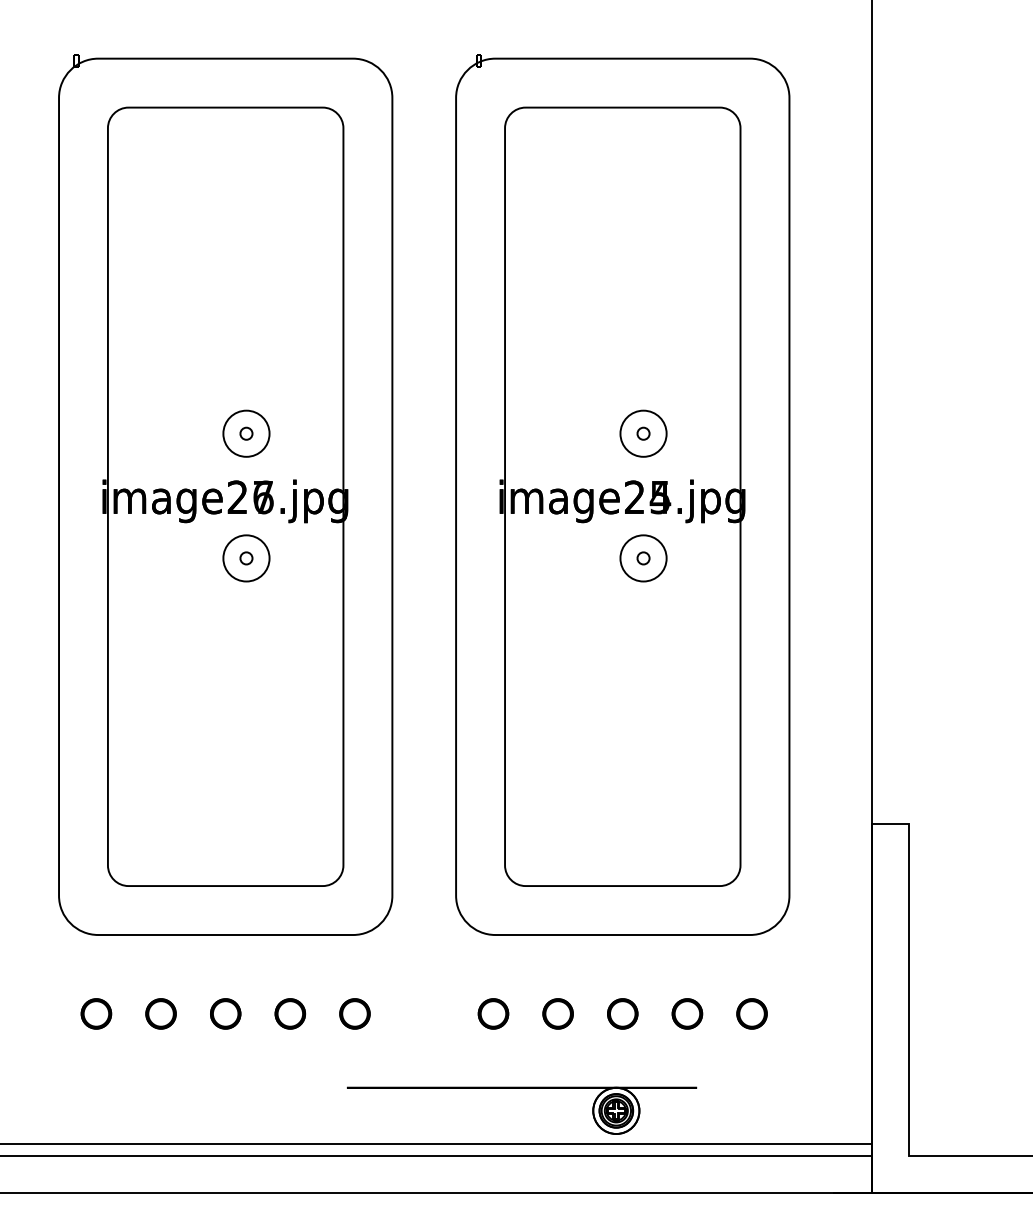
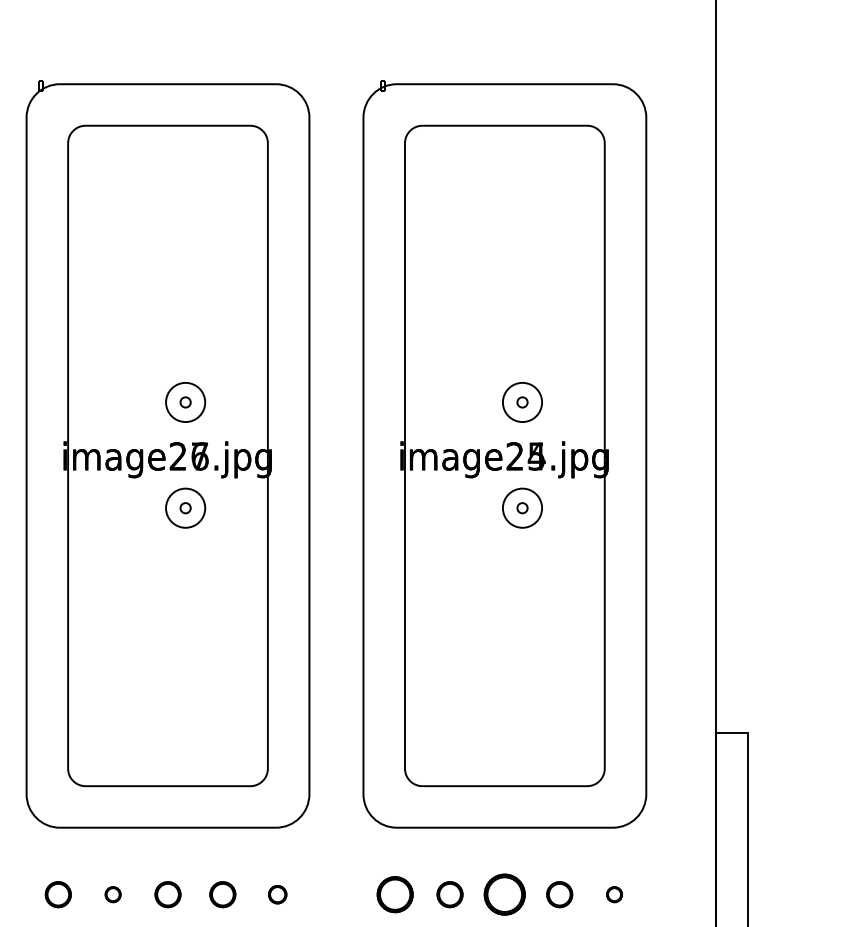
part: (160, 1013) -> (112, 894), size x0.6
part: (354, 1013) -> (277, 894), size x0.7
part: (493, 1013) -> (395, 894), size x1.4
part: (622, 1013) -> (504, 894), size x1.6
part: (751, 1013) -> (614, 894), size x0.6

